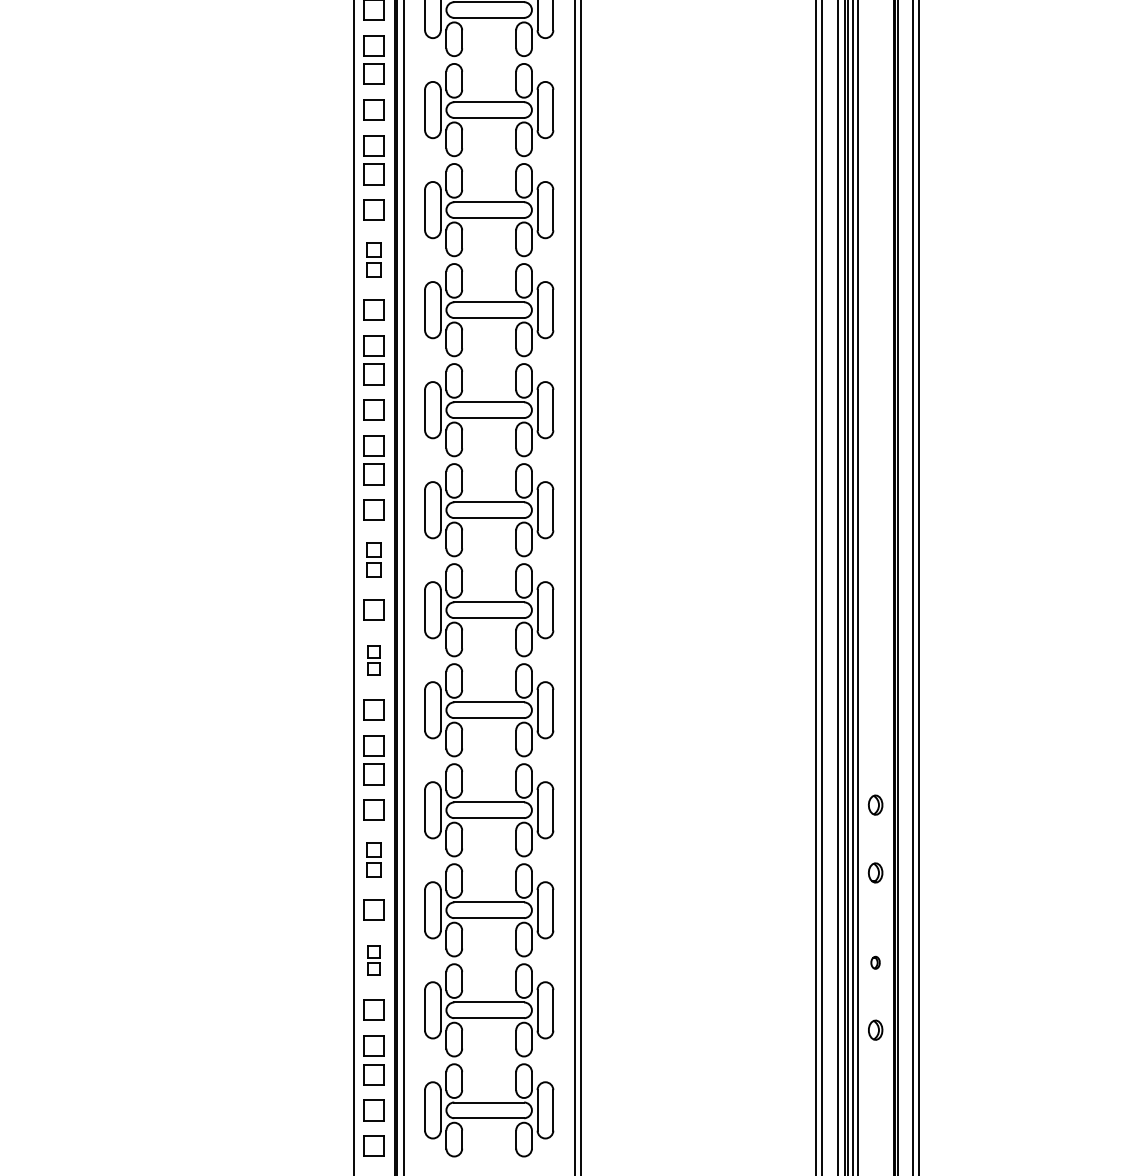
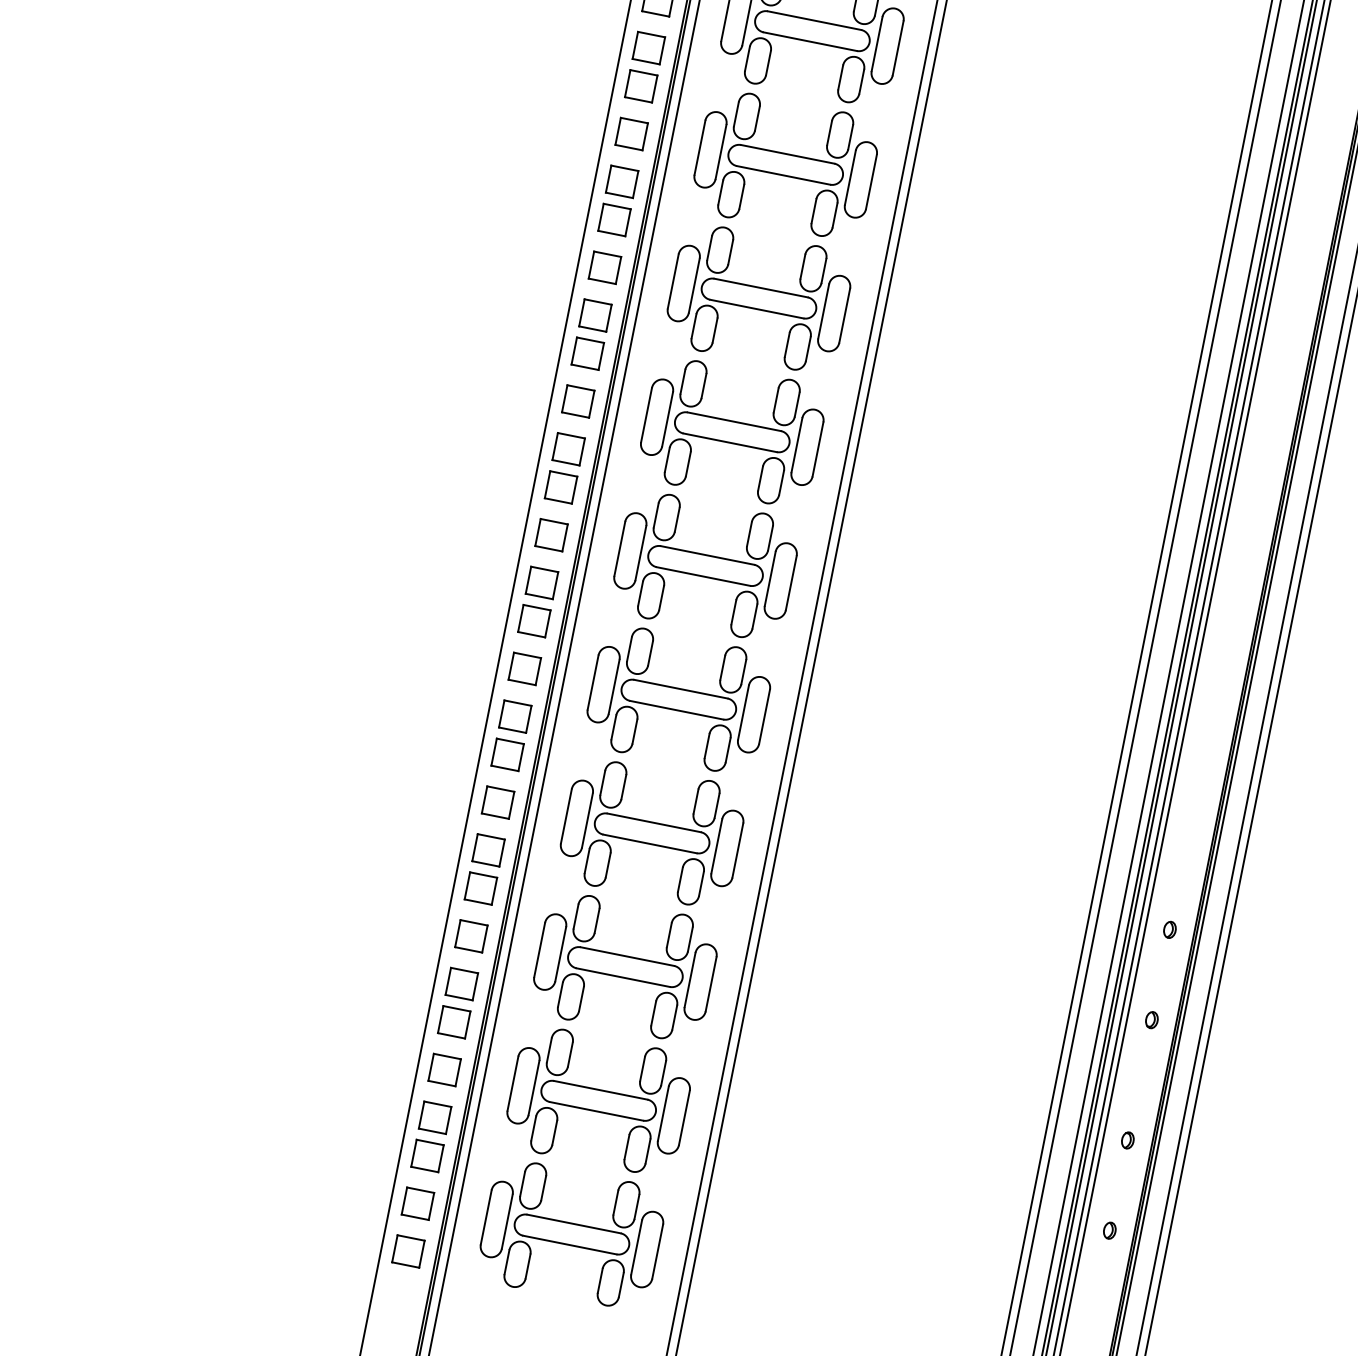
part: (373, 260) -> (644, 67), size x1.43
part: (373, 560) -> (564, 468), size x1.43
part: (373, 660) -> (537, 602), size x1.67
part: (875, 805) -> (1169, 930), size x0.62
part: (373, 860) -> (484, 869), size x1.43
part: (875, 872) -> (1151, 1019), size x0.62
part: (373, 960) -> (457, 1003), size x1.67
part: (875, 1030) -> (1109, 1230), size x0.62

